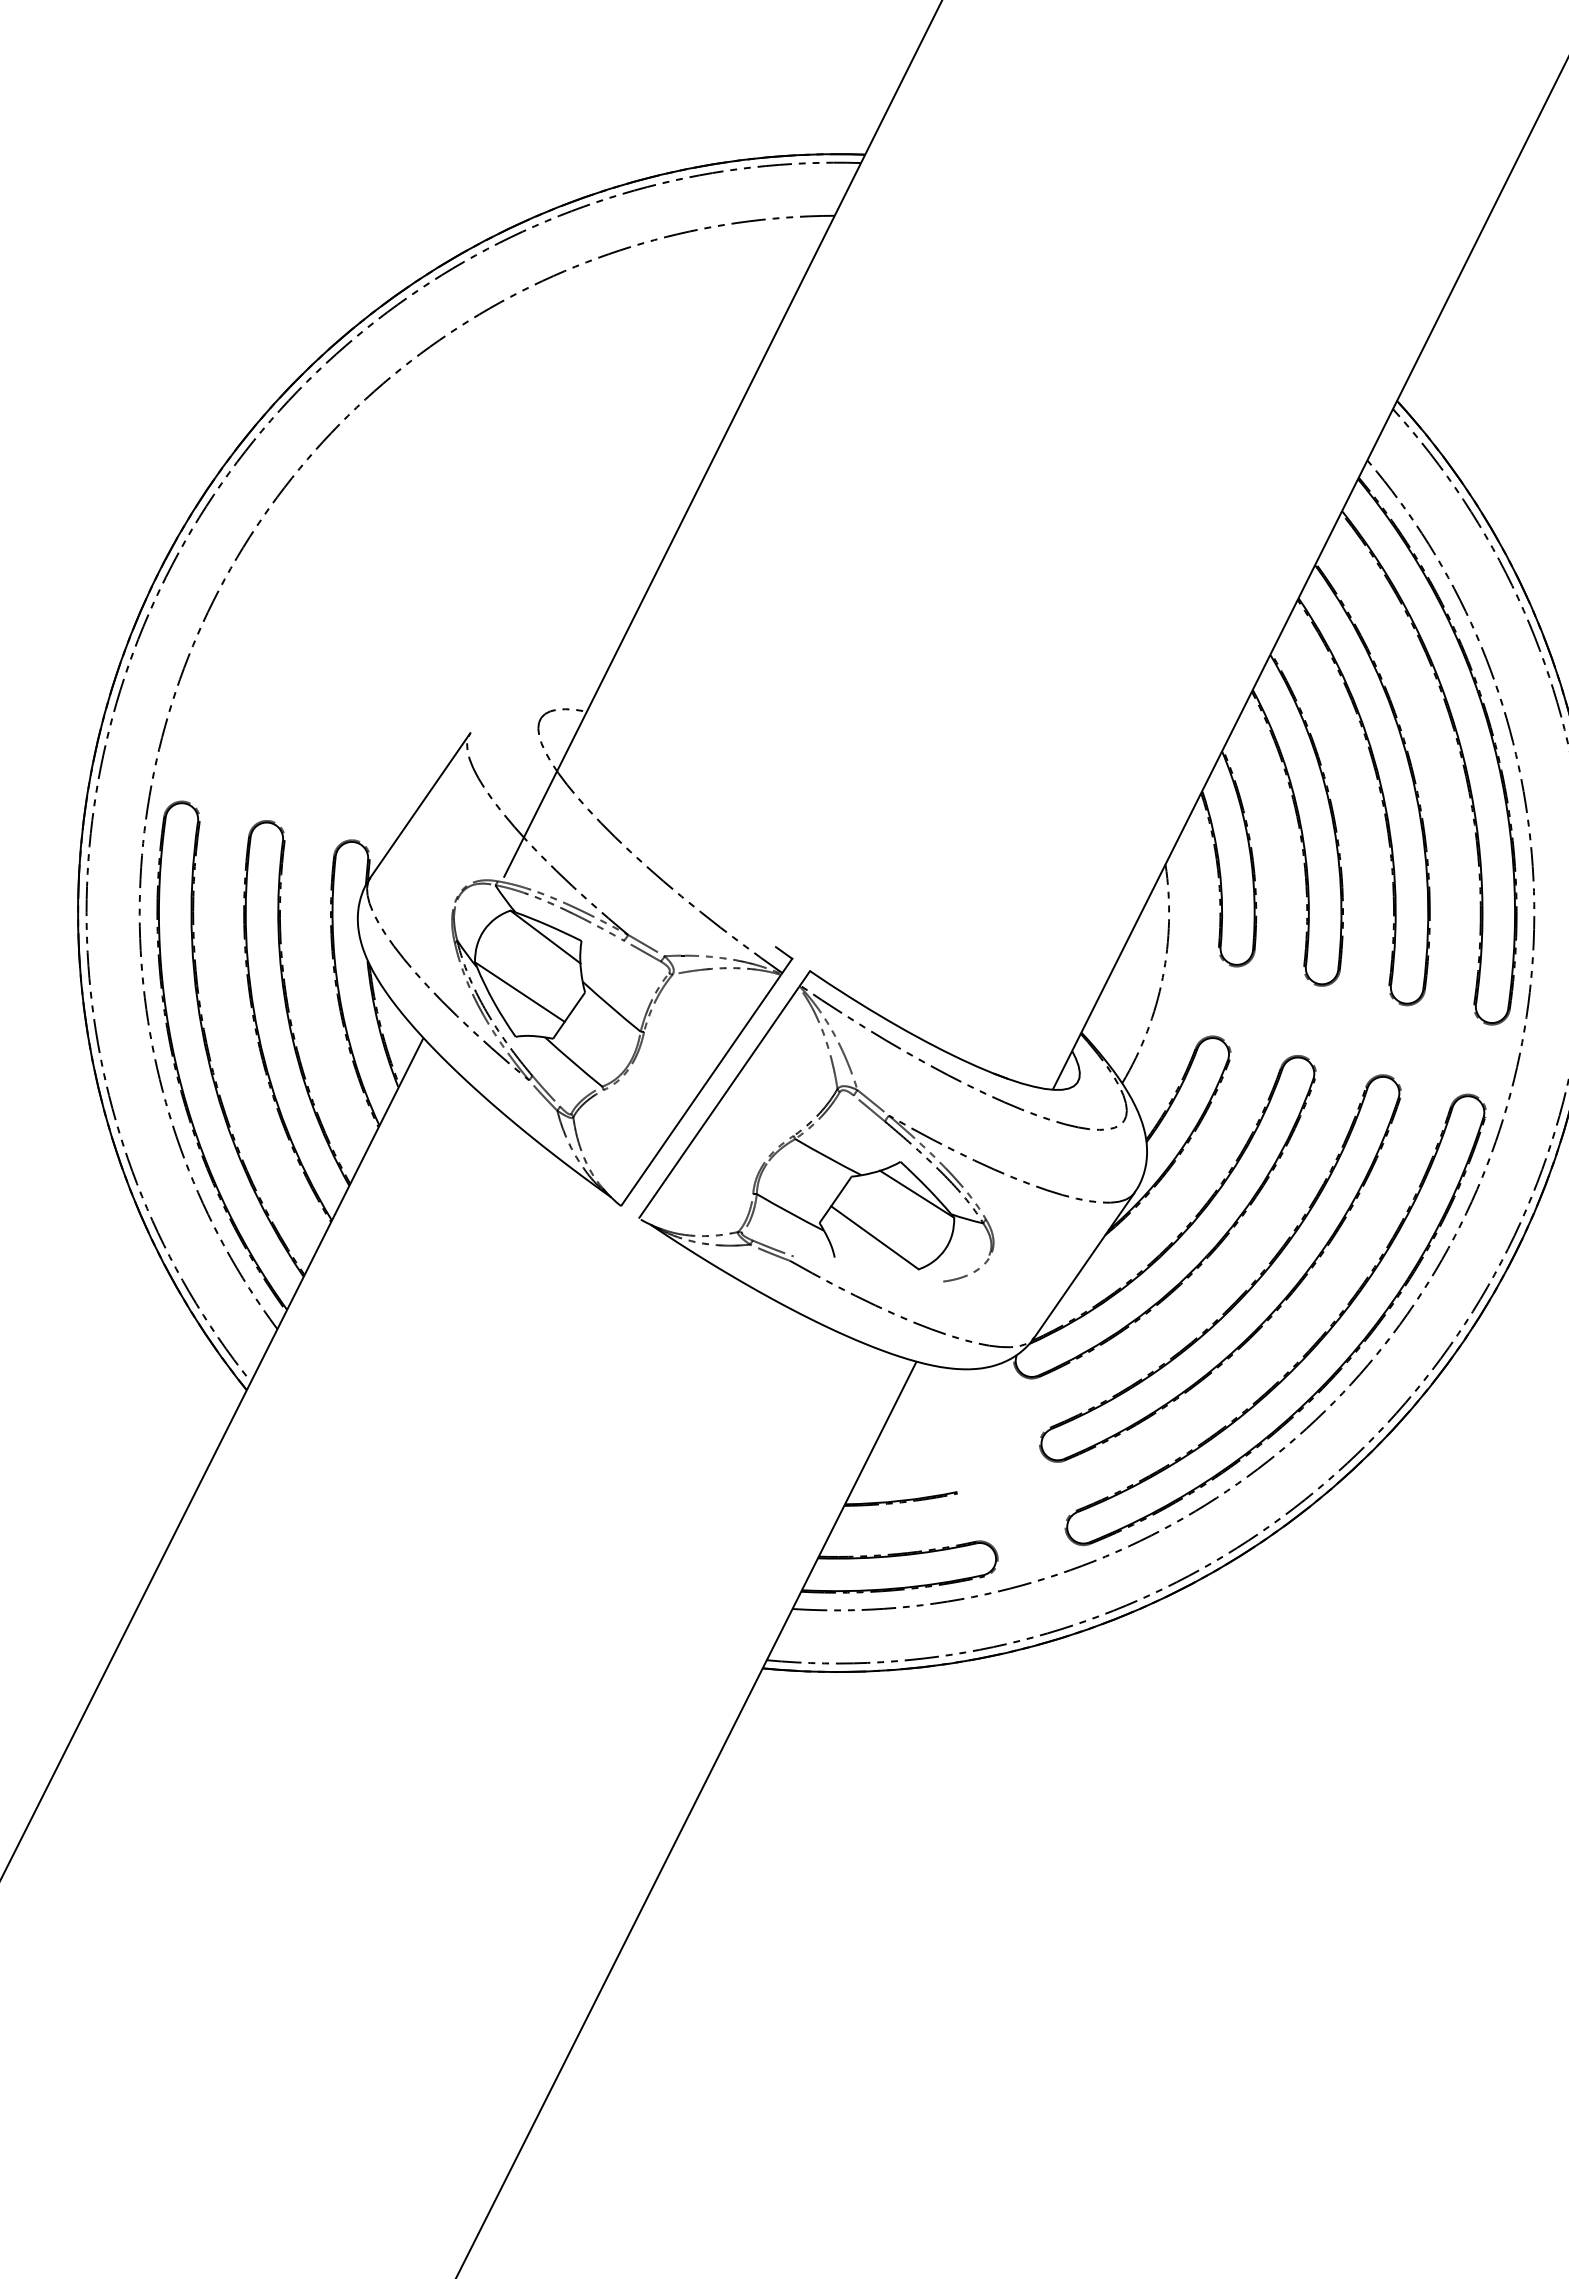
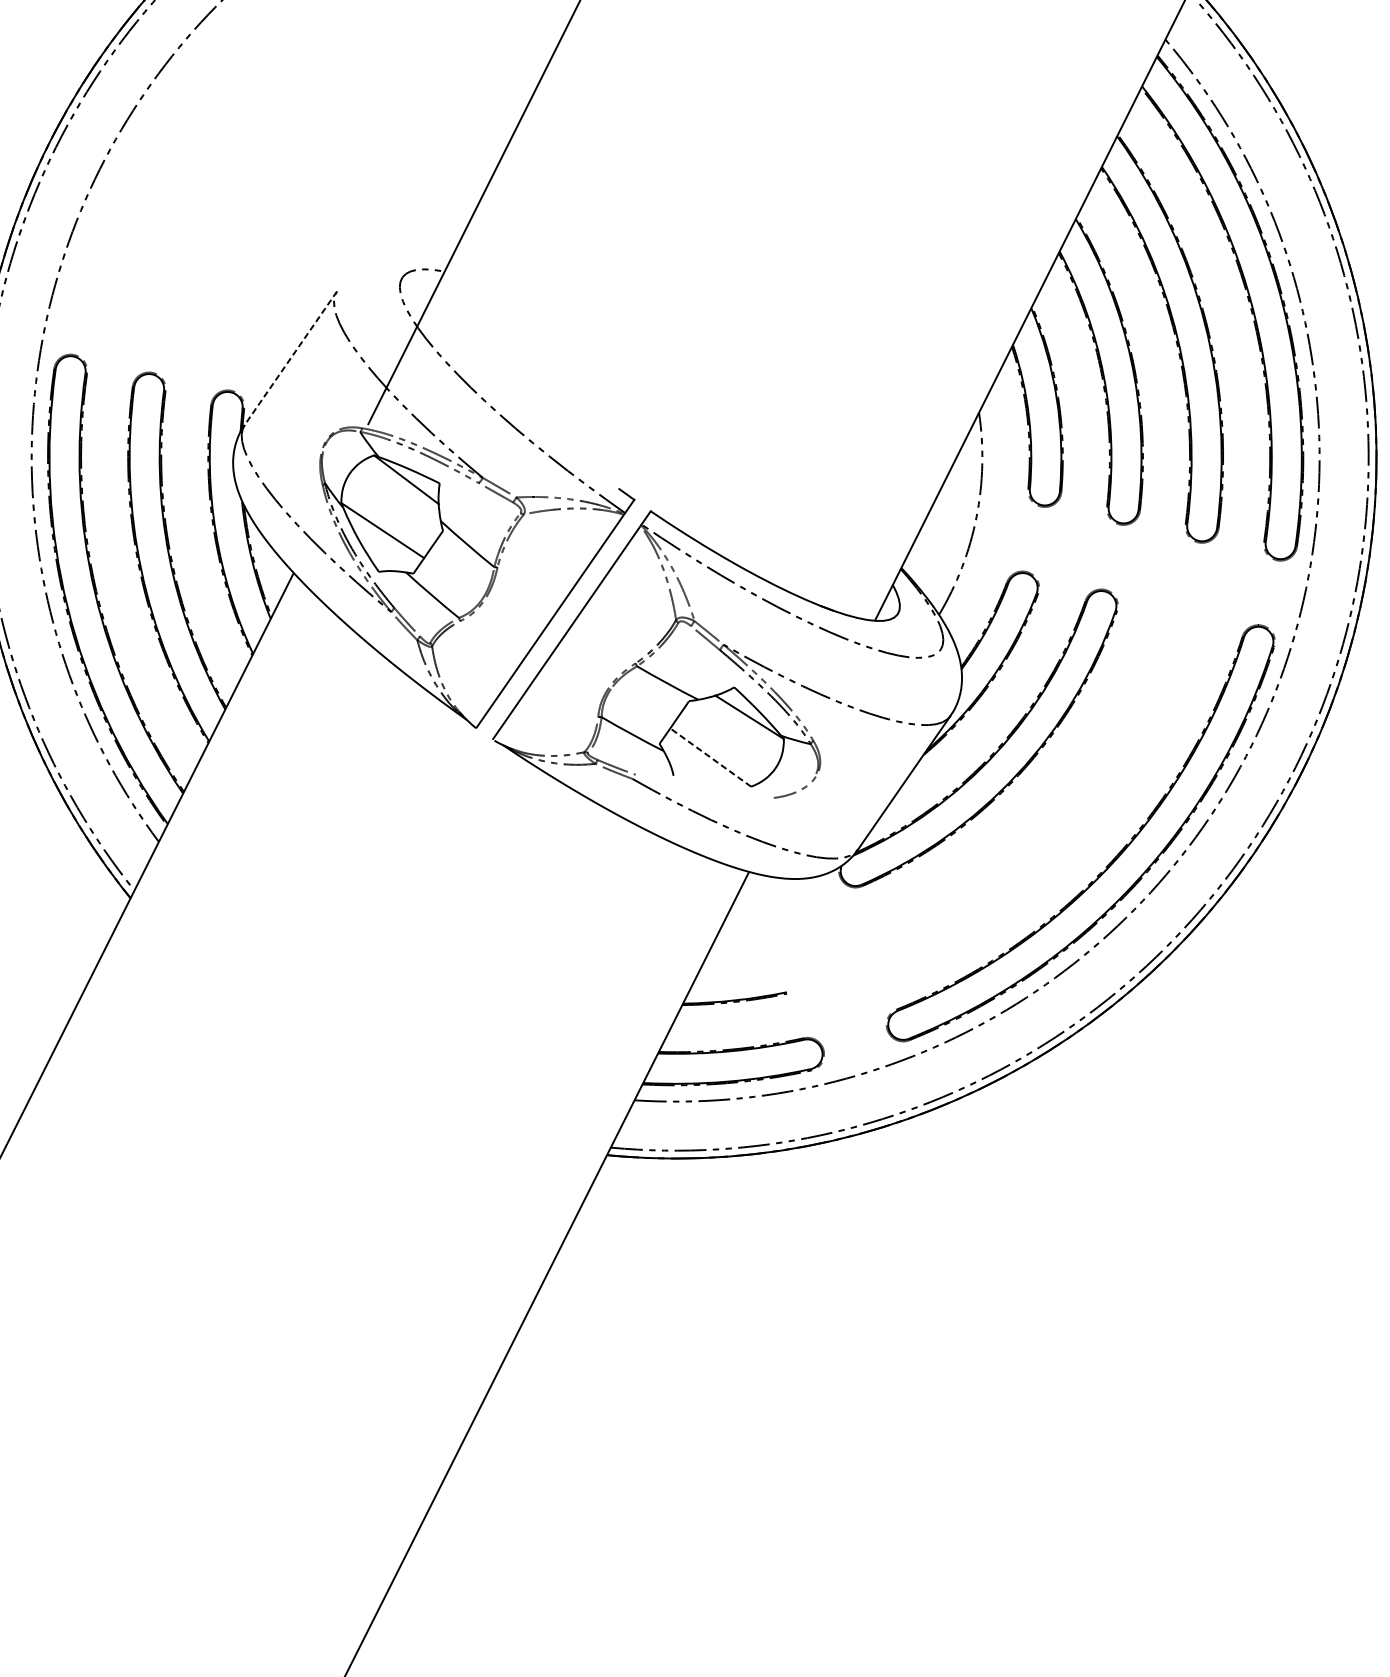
line: (420, 805) -> (291, 358), solid -> dashed
line: (874, 1237) -> (710, 757), solid -> dashed
part: (1244, 1291) -> (1051, 807), removed

